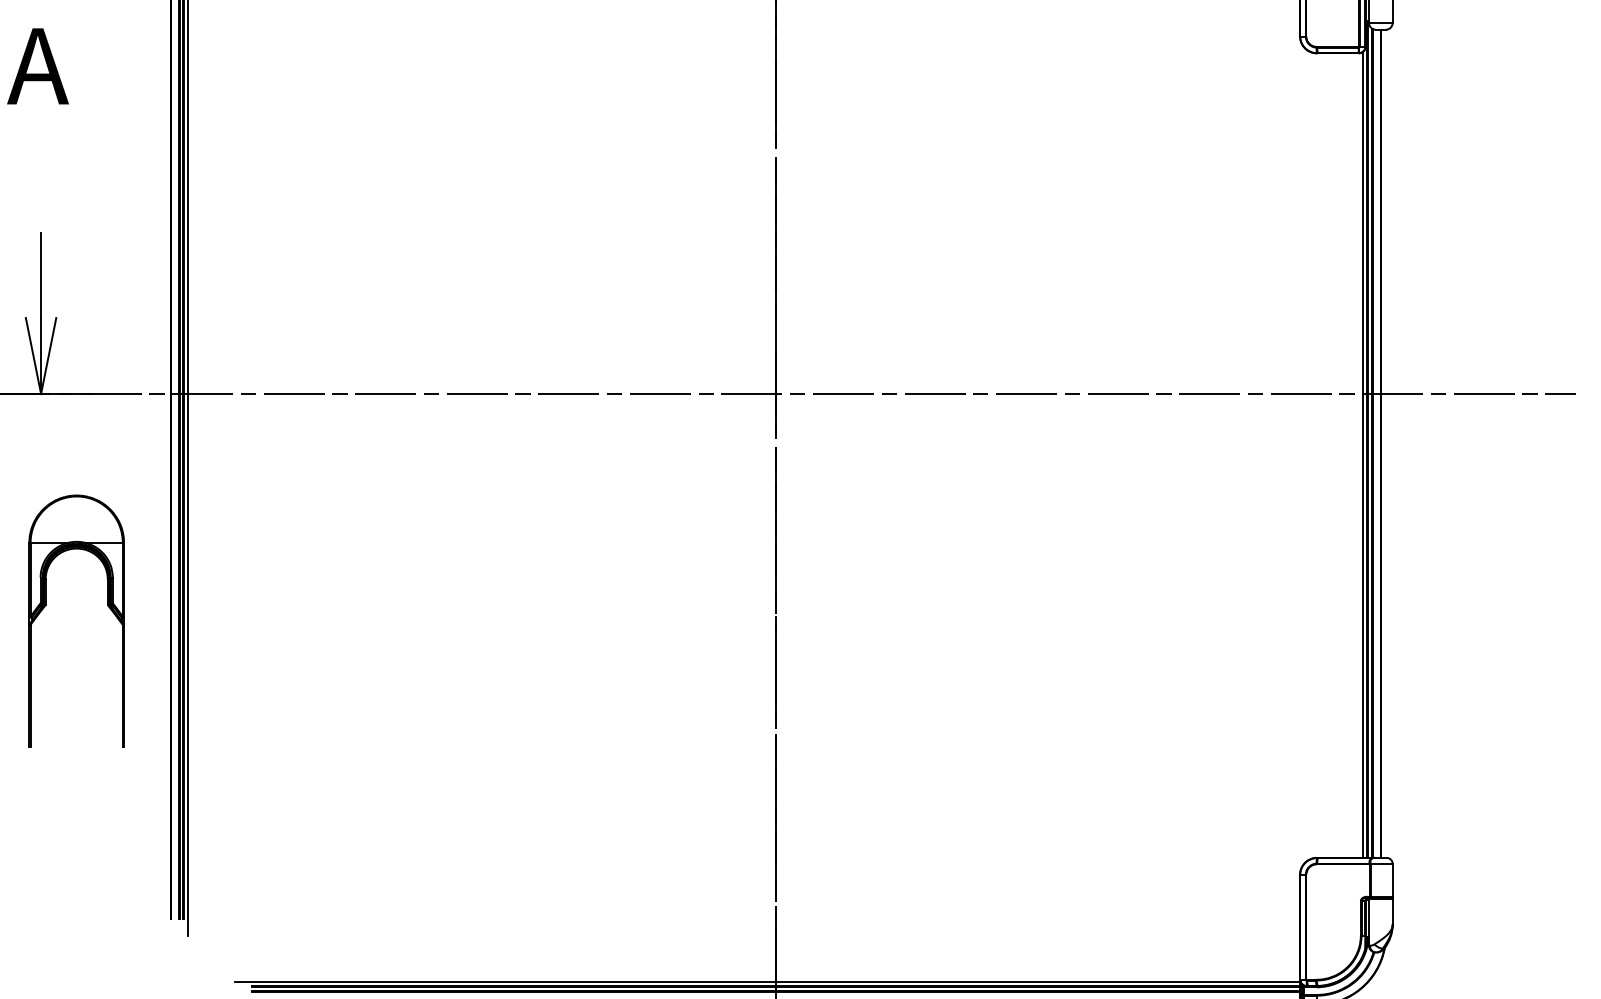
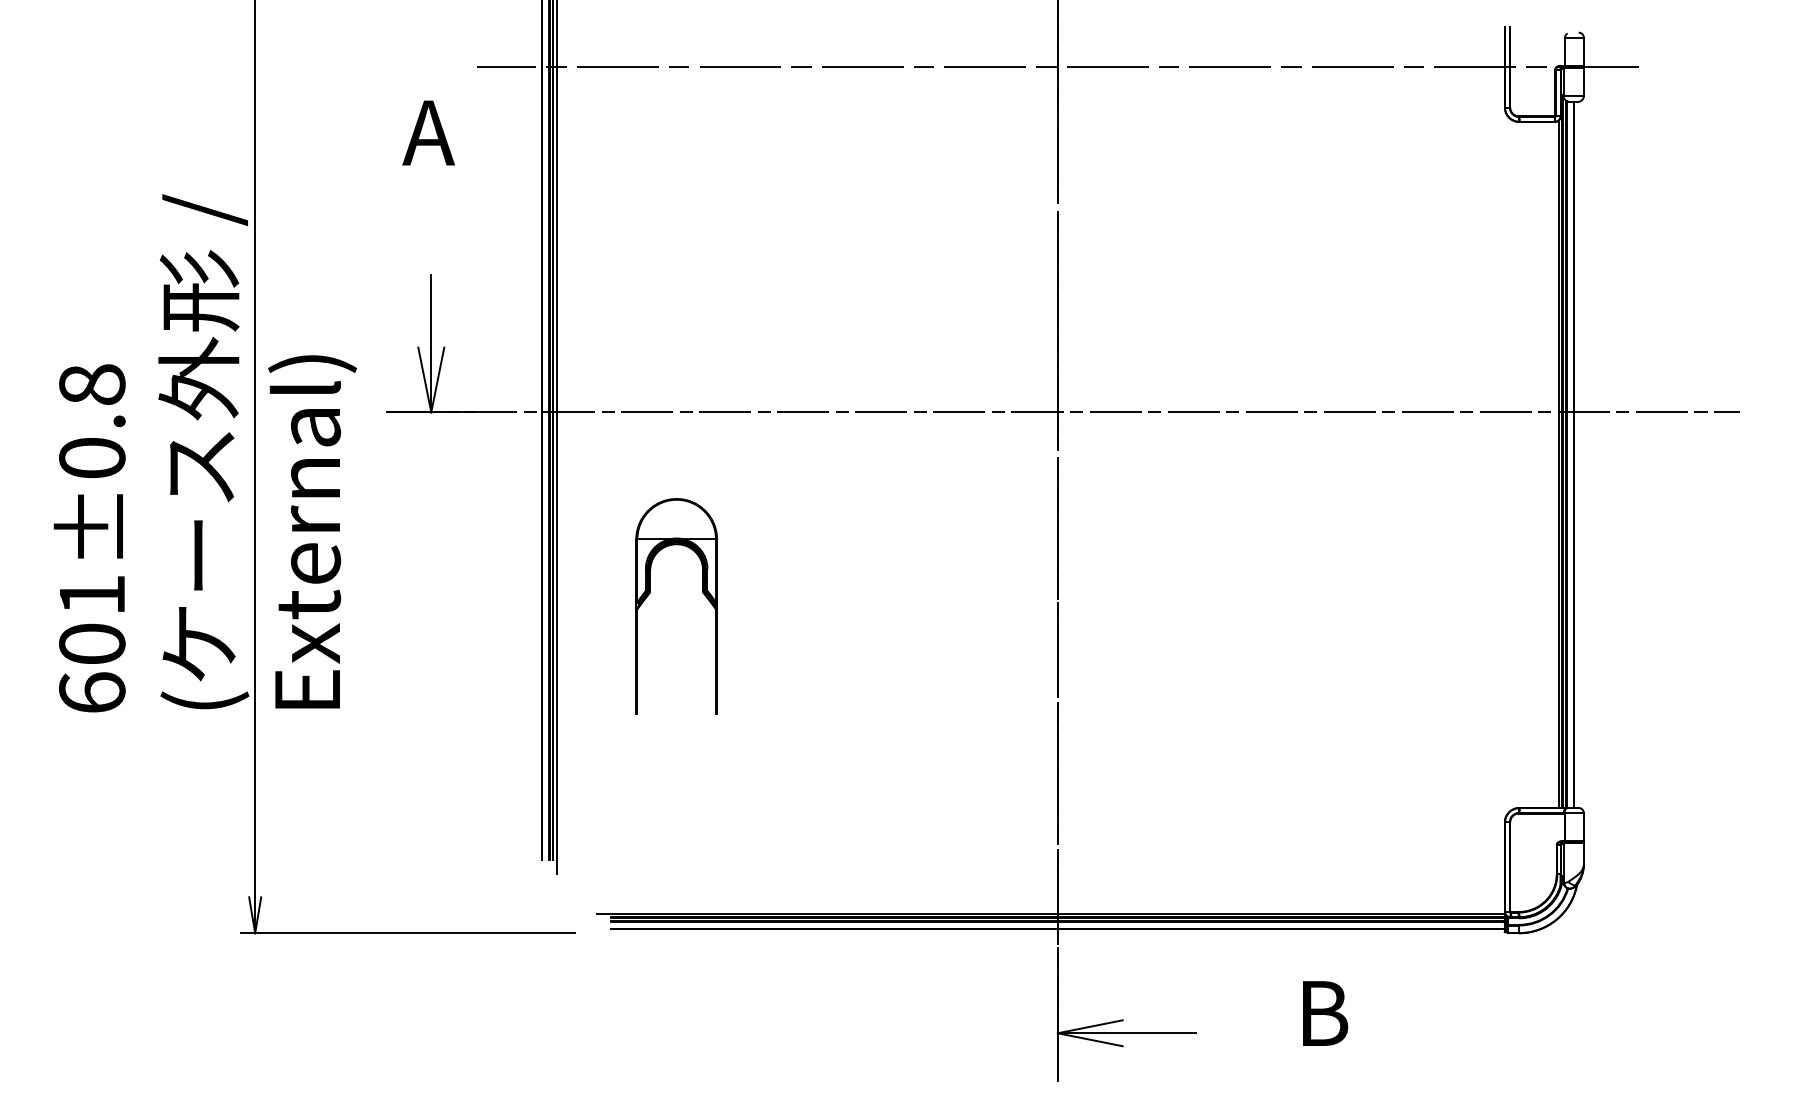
part: (46, 606) -> (650, 593), moved

